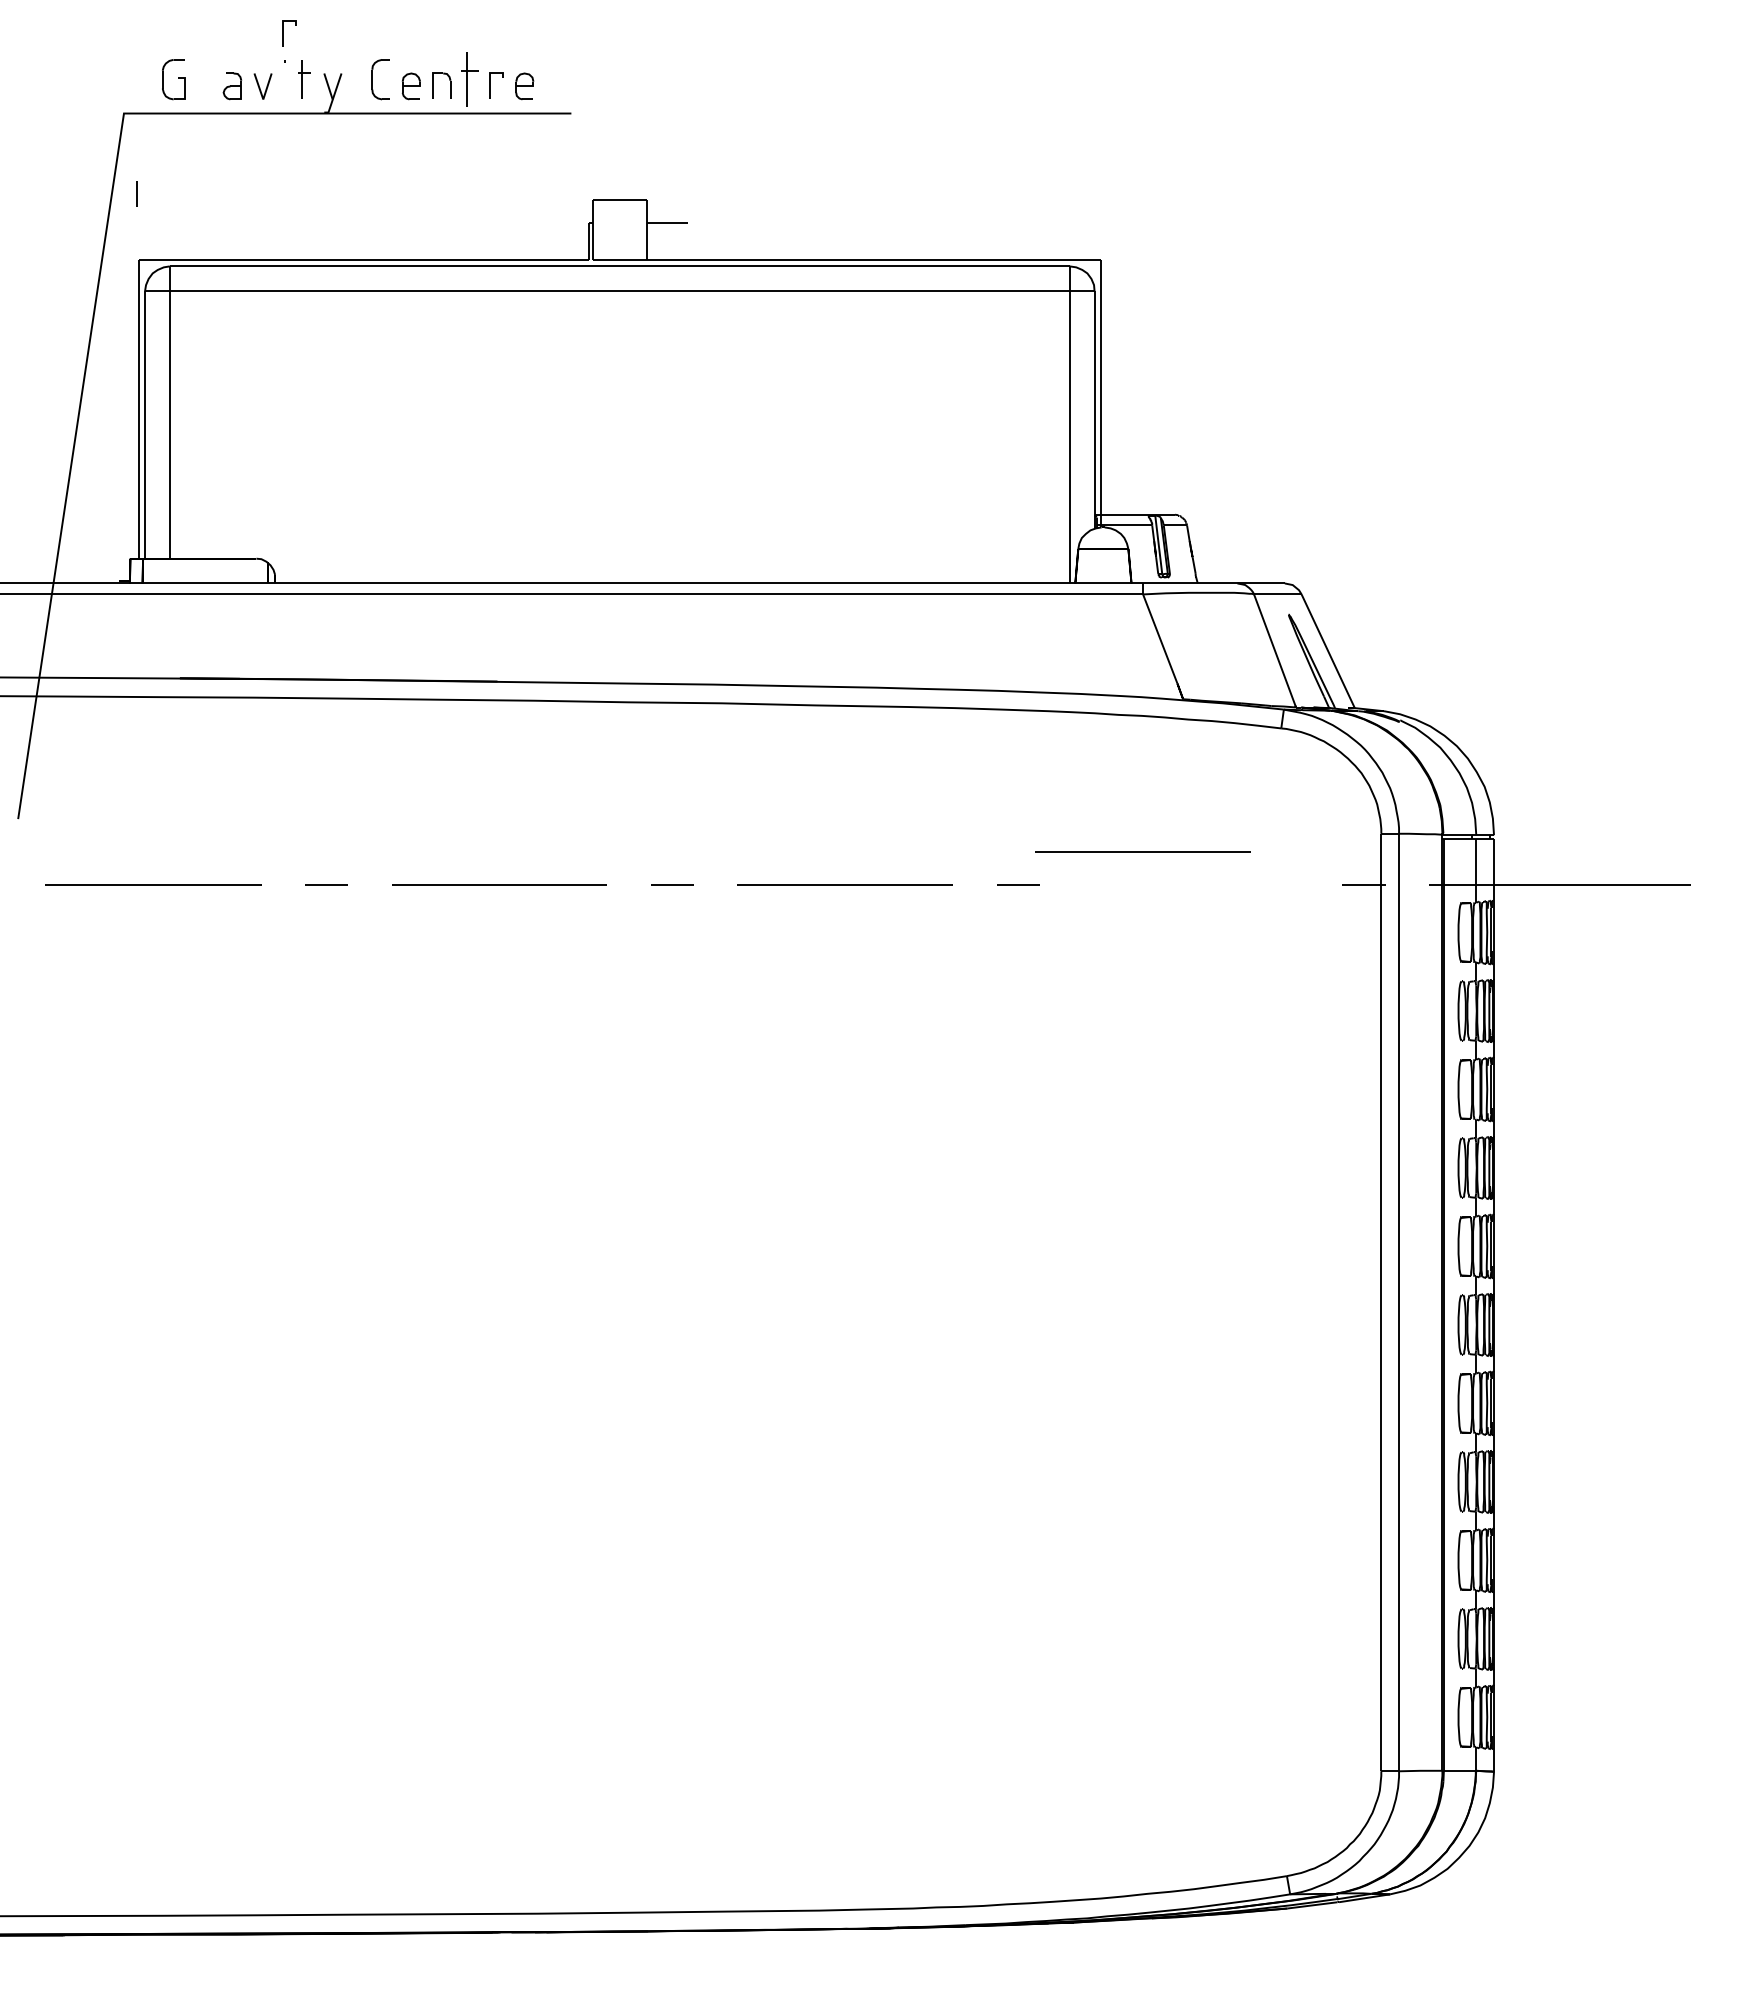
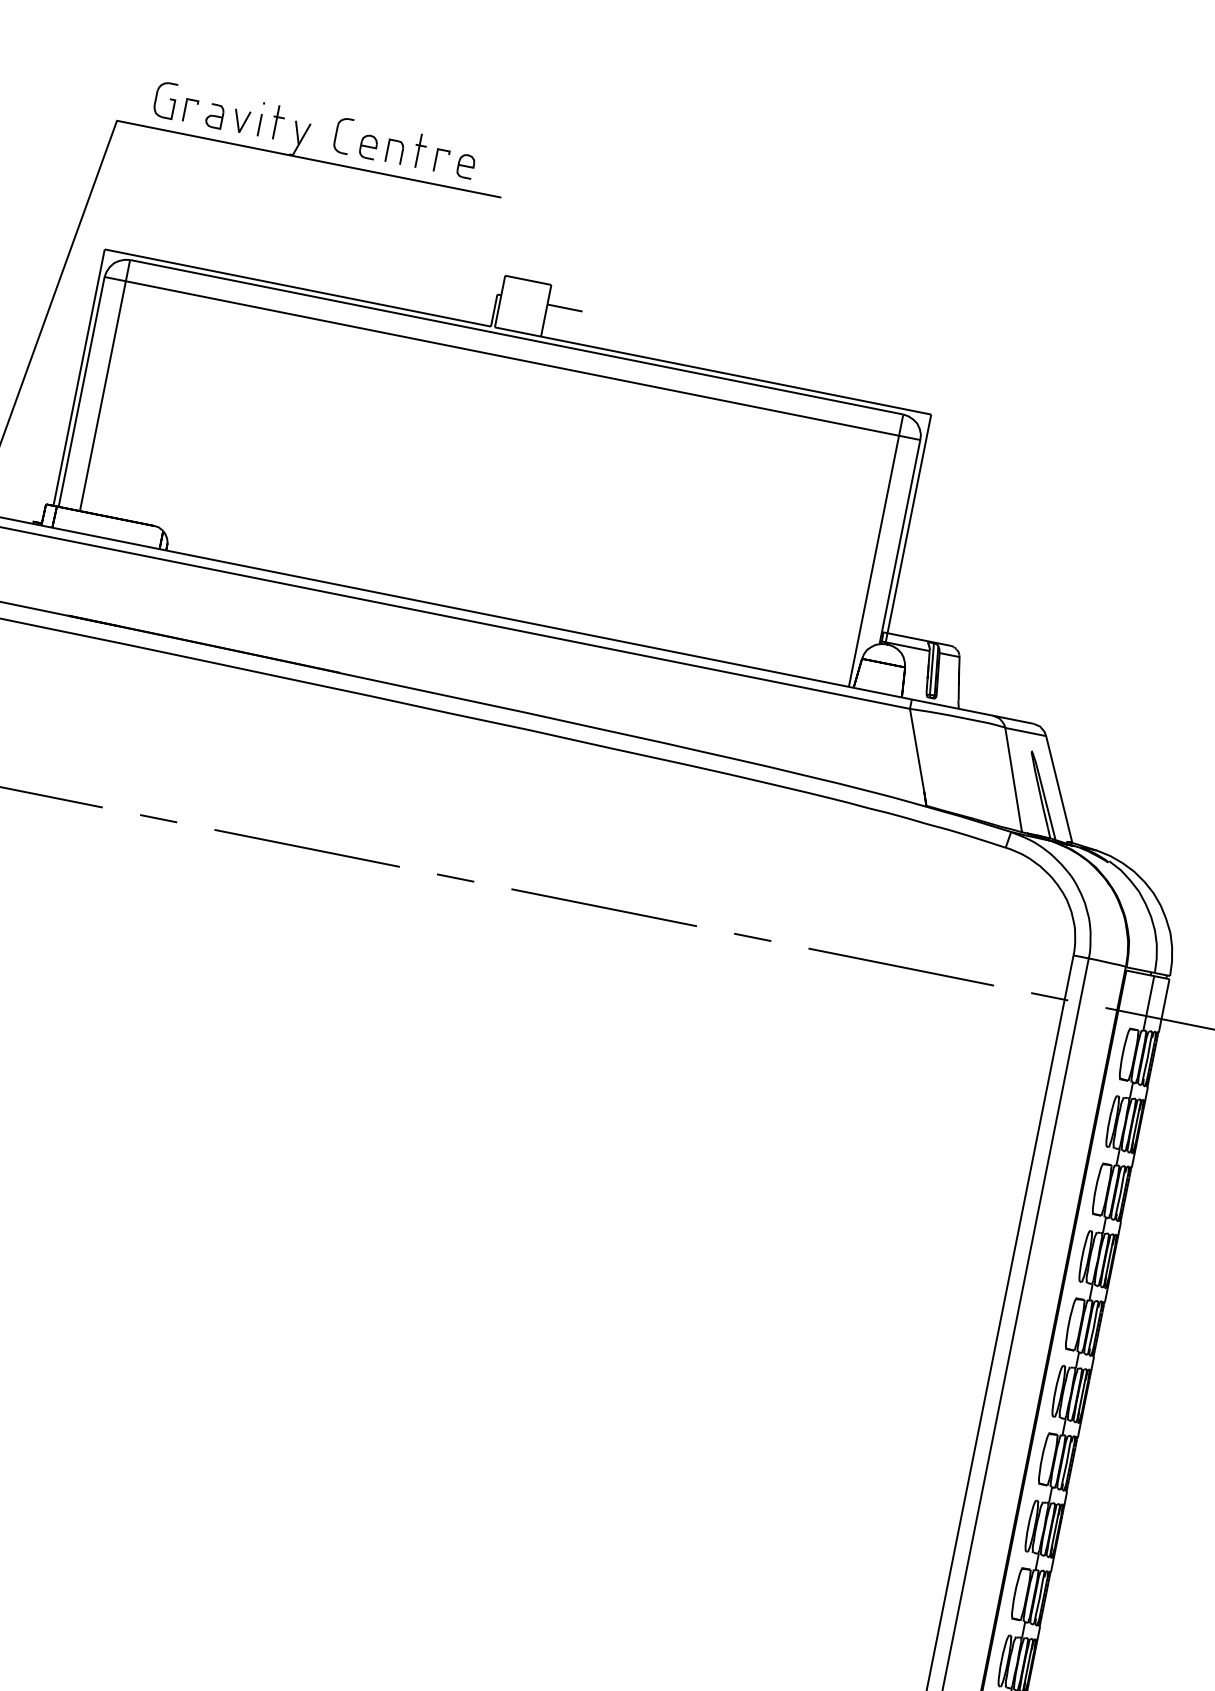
line: (283, 33) -> (185, 109), moved
part: (470, 79) -> (420, 151), size x0.71
line: (136, 193) -> (259, 124), moved
line: (1142, 851) -> (900, 966), moved

